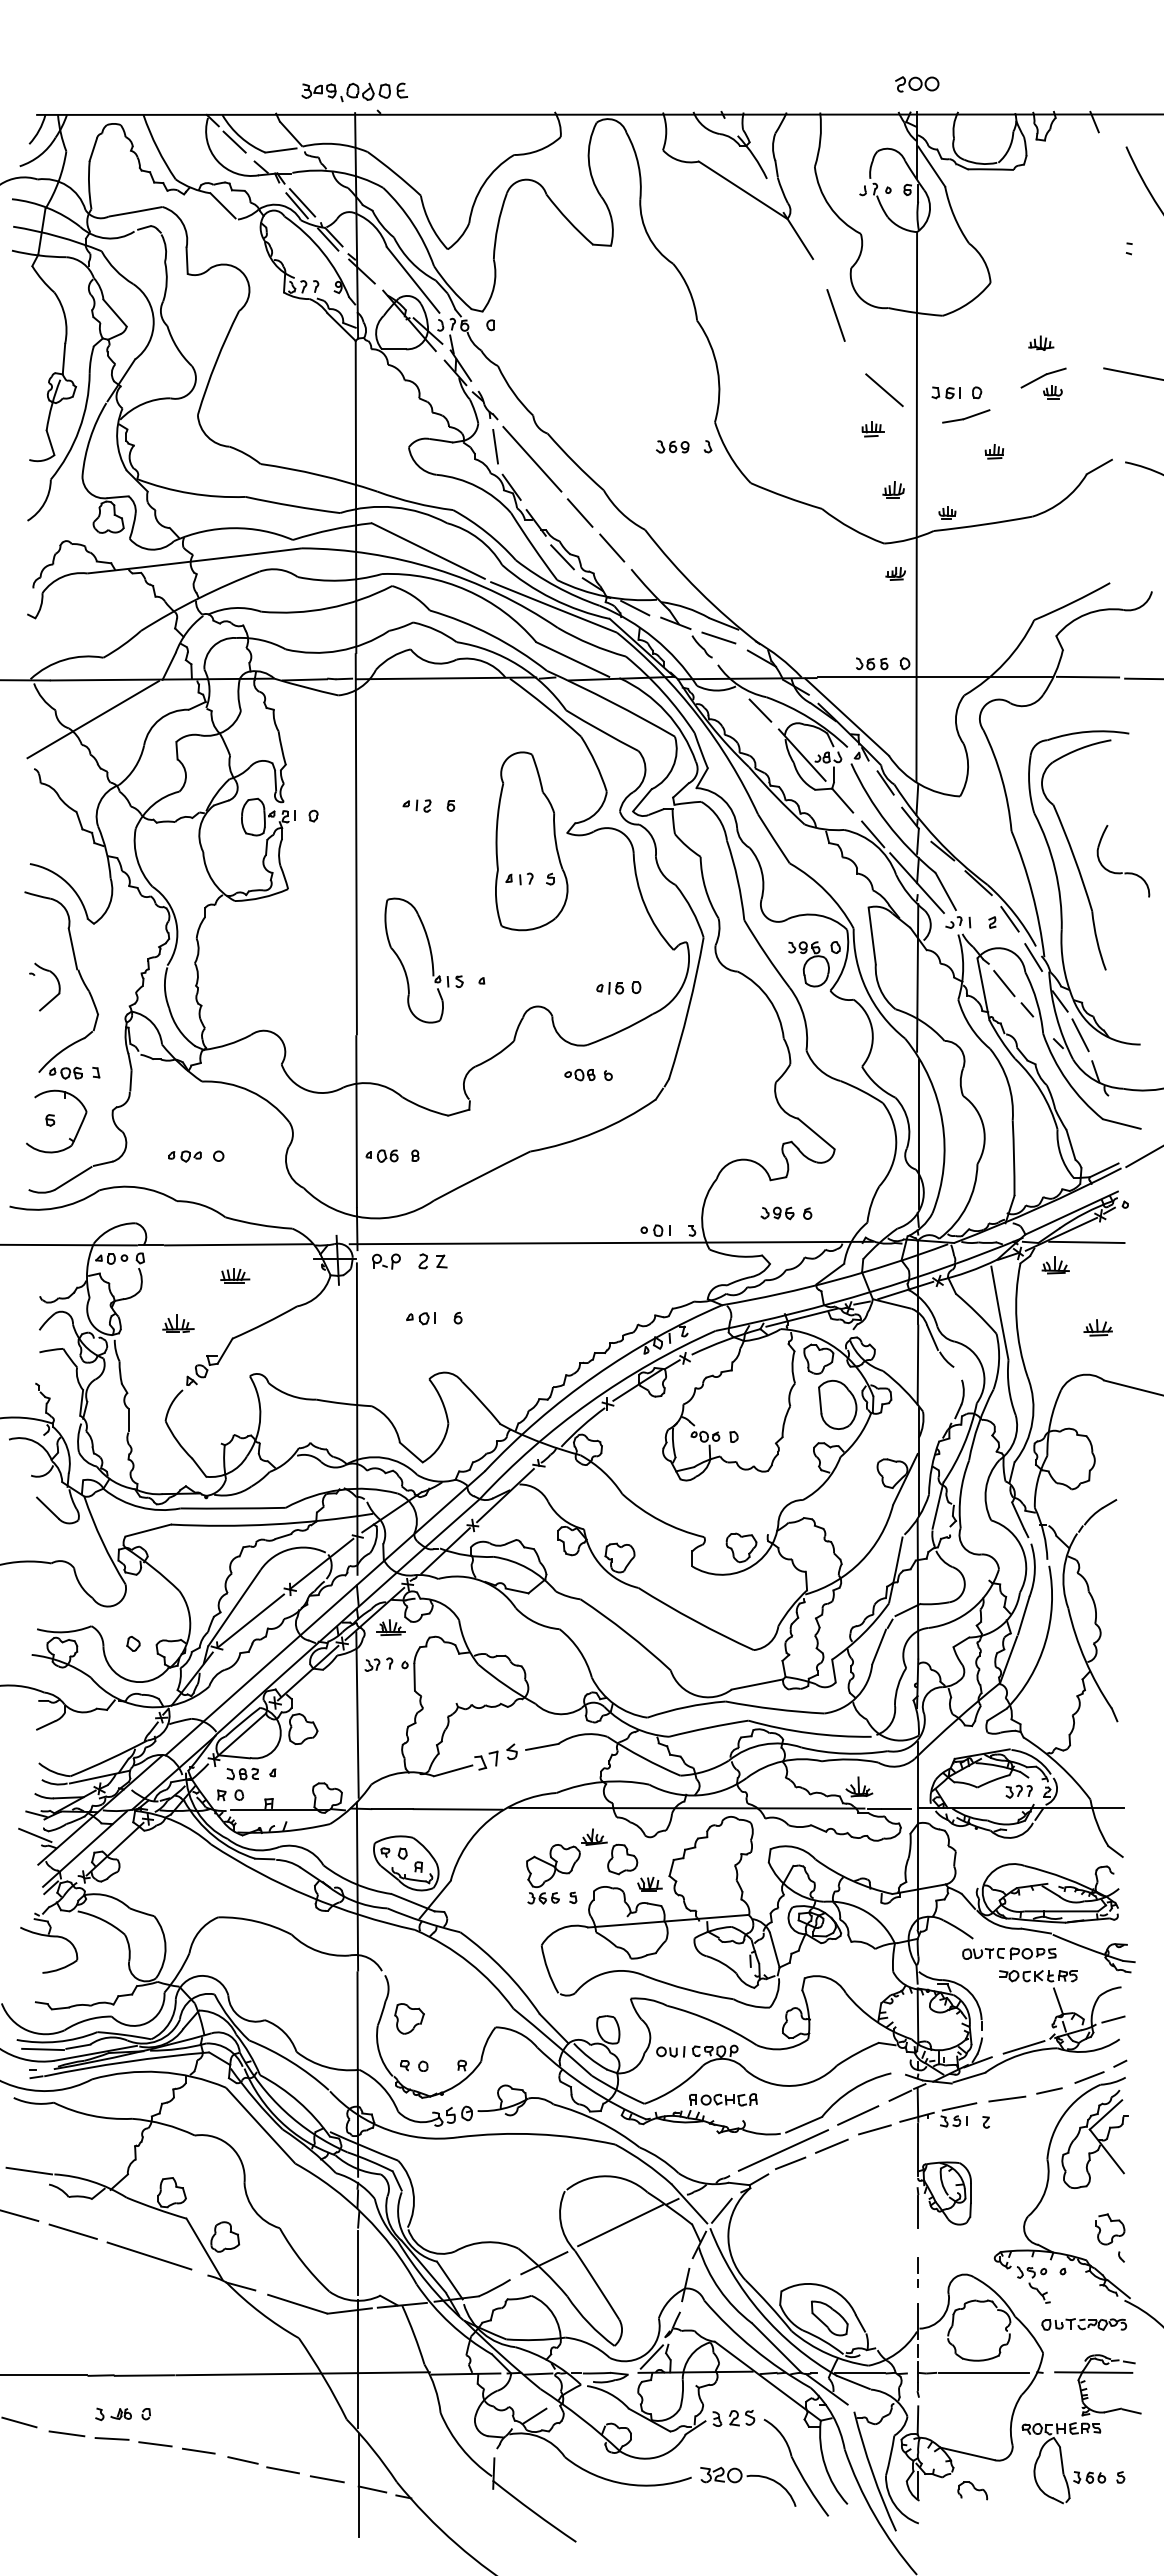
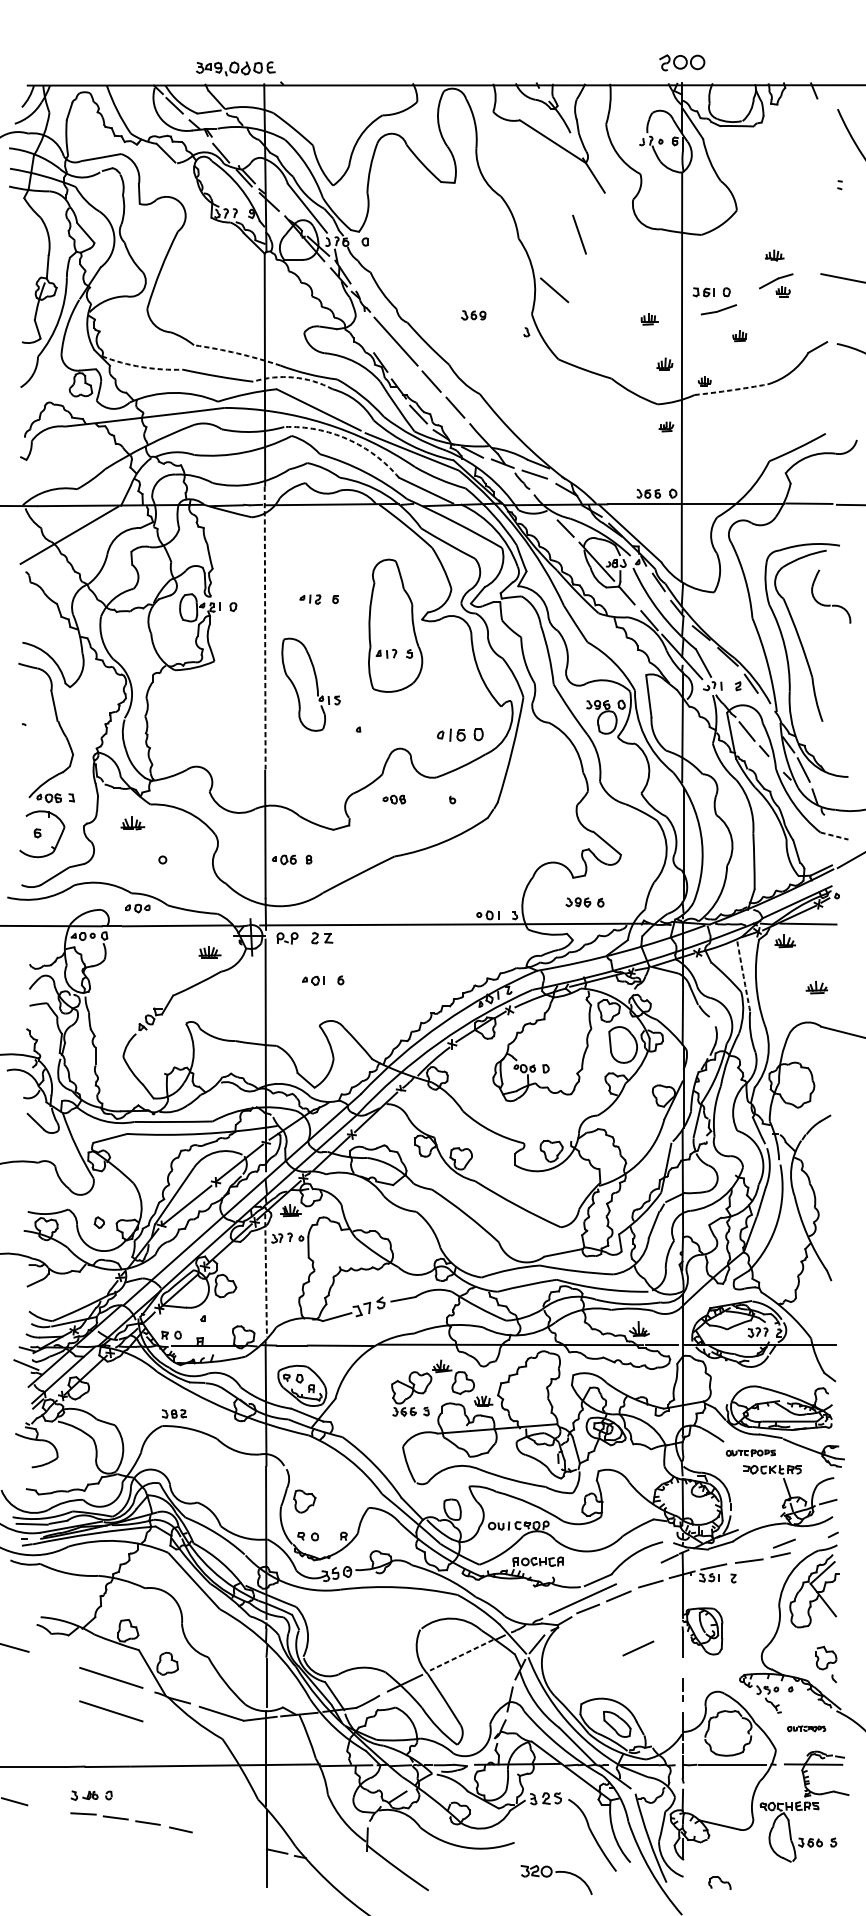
part: (917, 84) -> (682, 62), size x1.4
part: (354, 92) -> (235, 68), moved
line: (302, 202) -> (225, 150), removed
line: (835, 315) -> (579, 234), moved
line: (884, 390) -> (554, 290), moved
line: (495, 446) -> (368, 332), removed
part: (672, 446) -> (473, 315), moved
arc: (319, 475) -> (237, 353), solid -> dashed
arc: (190, 493) -> (141, 367), solid -> dashed
arc: (394, 507) -> (293, 377), solid -> dashed
arc: (983, 524) -> (731, 390), solid -> dashed
arc: (467, 590) -> (347, 439), solid -> dashed
line: (356, 844) -> (265, 628), solid -> dashed
part: (1122, 872) -> (830, 605), moved
line: (1033, 957) -> (768, 712), removed
part: (431, 960) -> (316, 684), moved
part: (57, 982) -> (42, 730), removed
part: (618, 987) -> (460, 734), size x1.4
part: (579, 1074) -> (393, 799), moved
line: (1122, 1124) -> (834, 836), solid -> dashed
part: (184, 1156) -> (137, 908), moved
part: (235, 1275) -> (210, 952), moved
arc: (999, 1312) -> (743, 976), solid -> dashed
part: (178, 1323) -> (132, 823), moved
line: (357, 1714) -> (266, 1275), solid -> dashed
part: (242, 1773) -> (173, 1413), moved
part: (1009, 1953) -> (750, 1452), size x0.7
line: (1023, 2047) -> (761, 1522), removed
line: (1089, 2077) -> (784, 1543), moved
line: (858, 2115) -> (638, 1648), moved
line: (29, 2170) -> (22, 1614), removed
line: (620, 2225) -> (461, 1655), solid -> dashed
line: (72, 2231) -> (54, 1659), removed
line: (149, 2300) -> (111, 1710), added
part: (1084, 2324) -> (806, 1728), size x0.6
line: (651, 2356) -> (484, 1752), removed
line: (66, 2433) -> (49, 1809), removed
line: (282, 2470) -> (210, 1837), removed
part: (747, 2477) -> (556, 1873), moved
line: (326, 2479) -> (242, 1844), removed
part: (972, 2490) -> (719, 1882), moved

